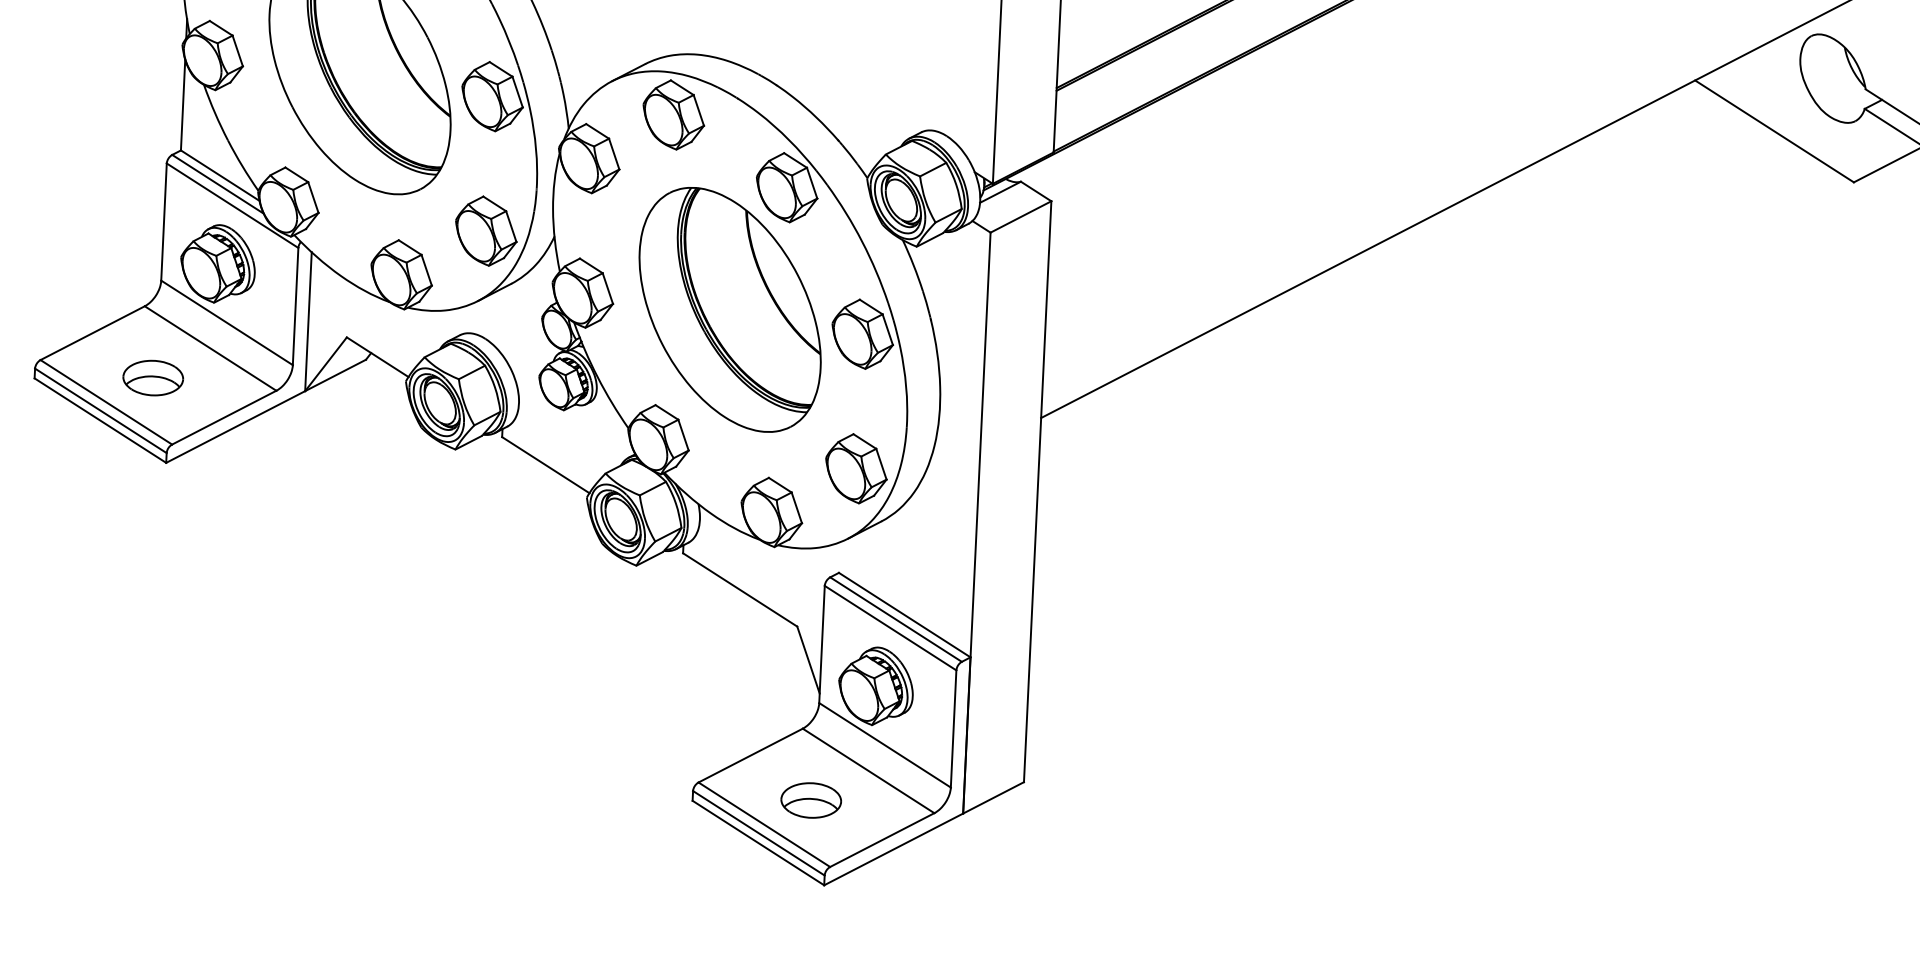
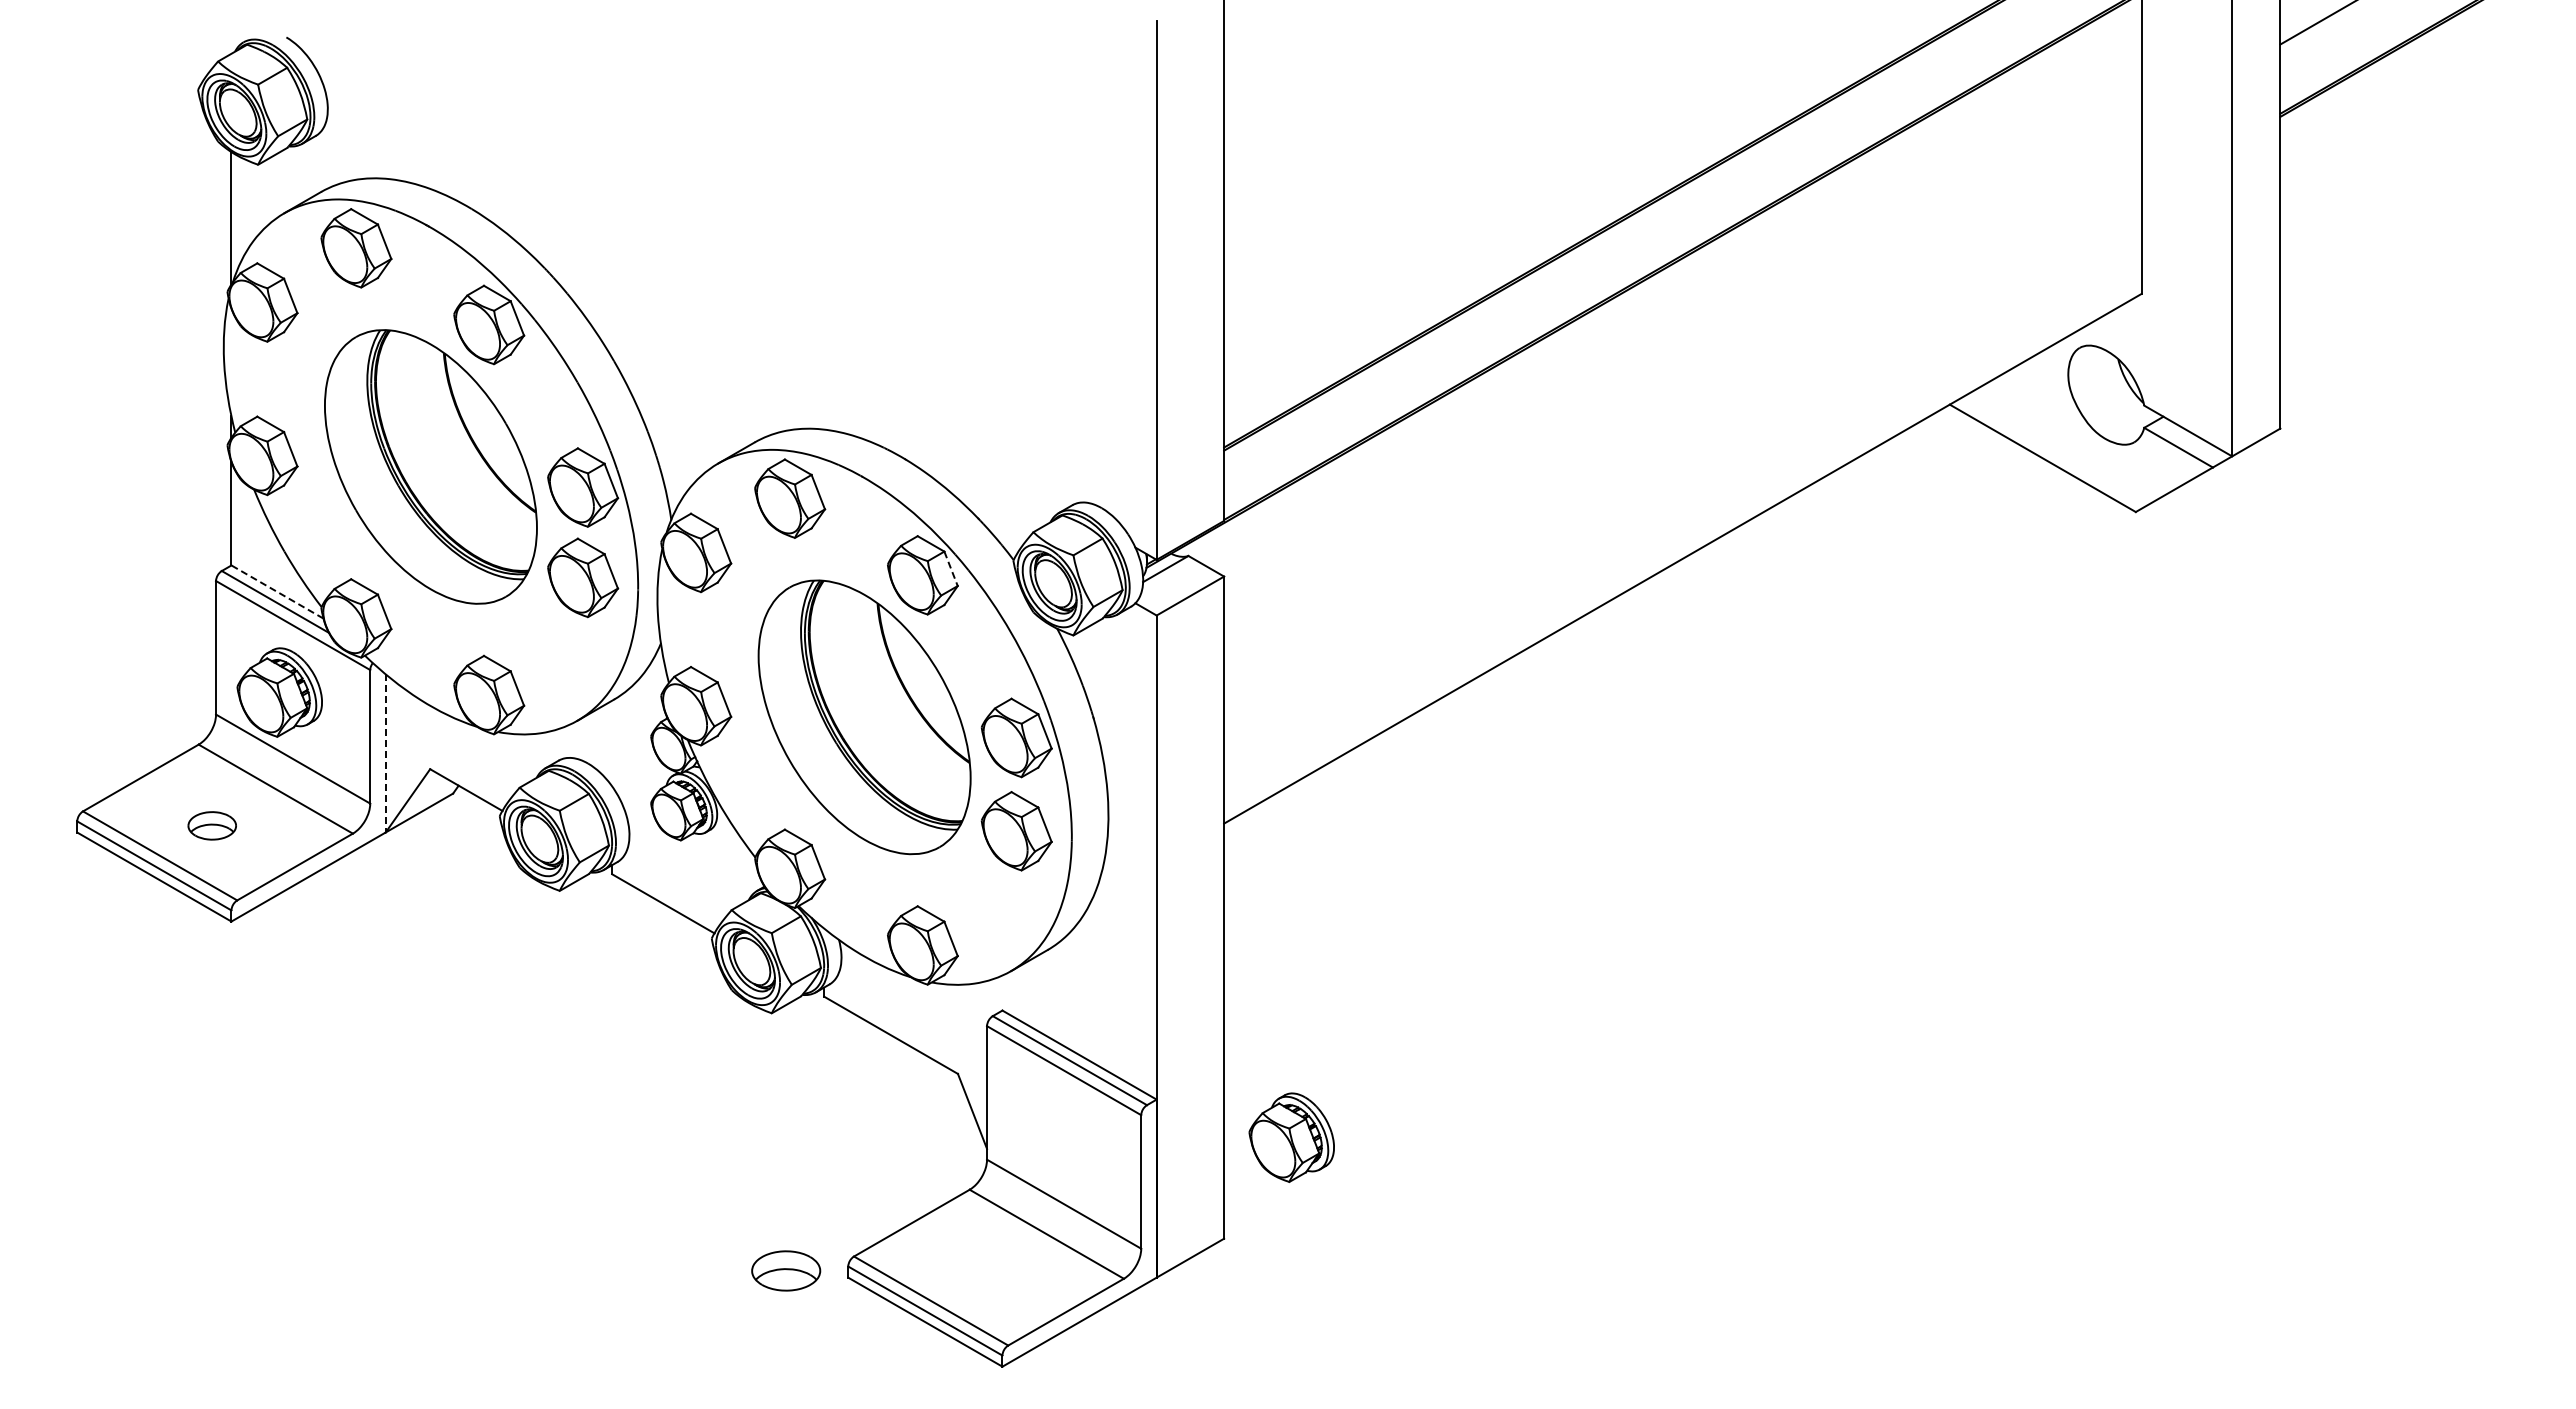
line: (220, 175) -> (277, 591), solid -> dashed
line: (812, 183) -> (951, 569), solid -> dashed
part: (486, 230) -> (583, 577), moved
line: (308, 321) -> (385, 753), solid -> dashed
part: (153, 377) -> (212, 825), size x0.7
part: (856, 468) -> (1016, 831), moved
part: (875, 686) -> (1291, 1137), moved
part: (811, 800) -> (786, 1270), moved

